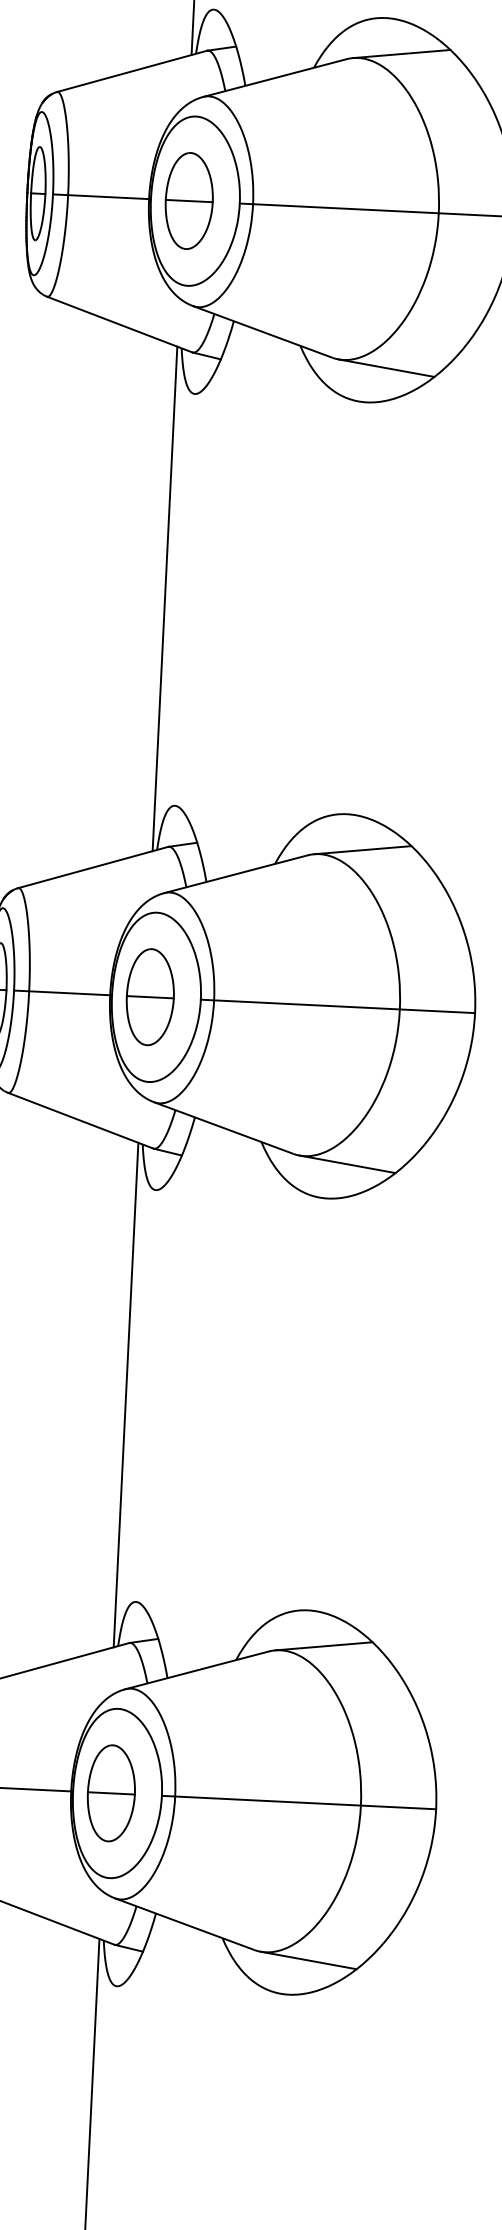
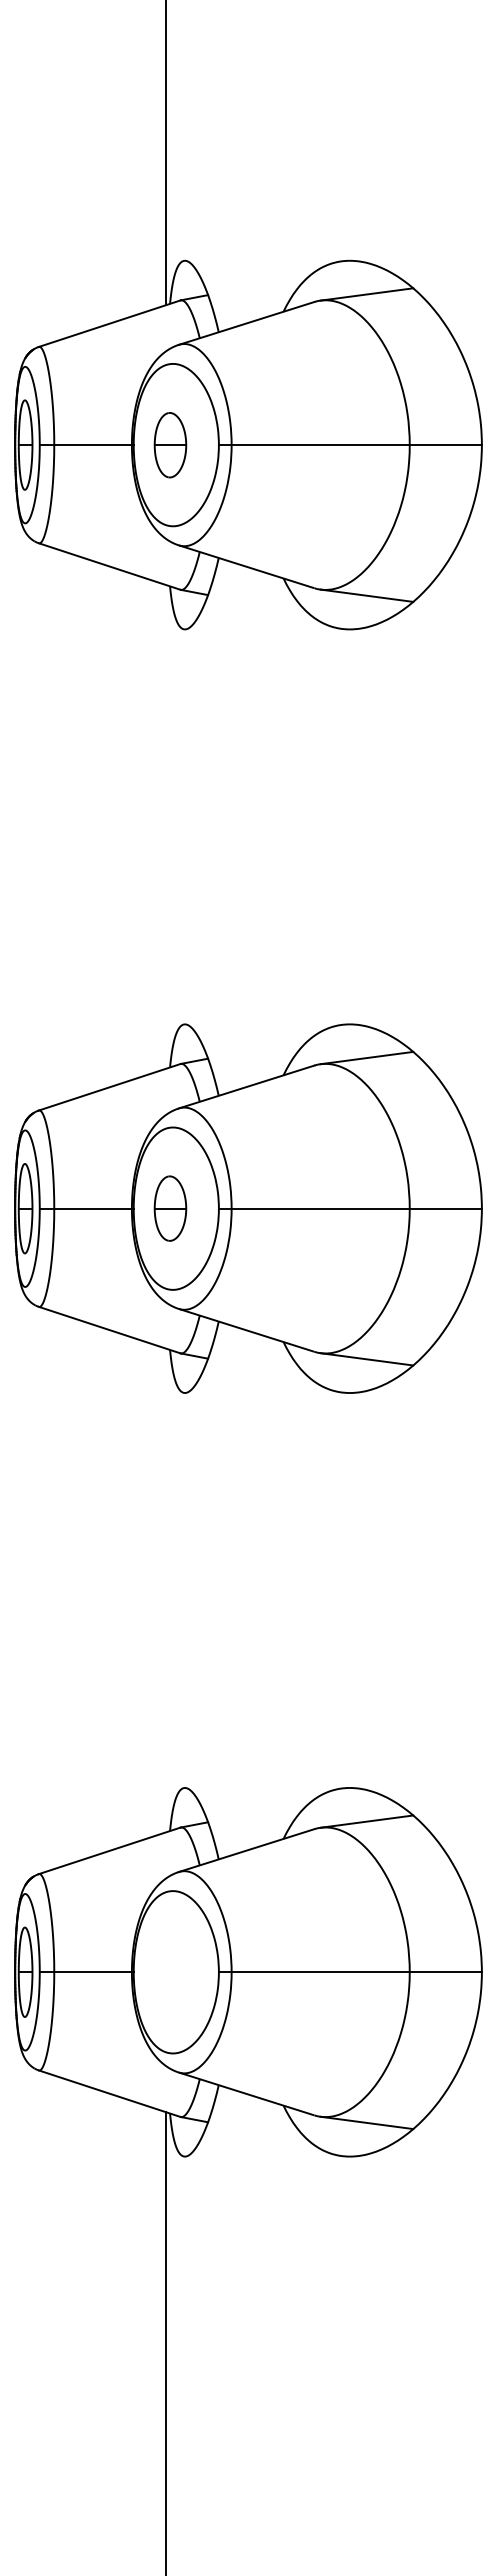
part: (189, 201) -> (170, 445), size x0.7
line: (164, 598) -> (165, 826), removed
part: (150, 997) -> (170, 1208), size x0.7
line: (125, 1395) -> (165, 1590), removed
part: (111, 1793) -> (170, 1972), removed

